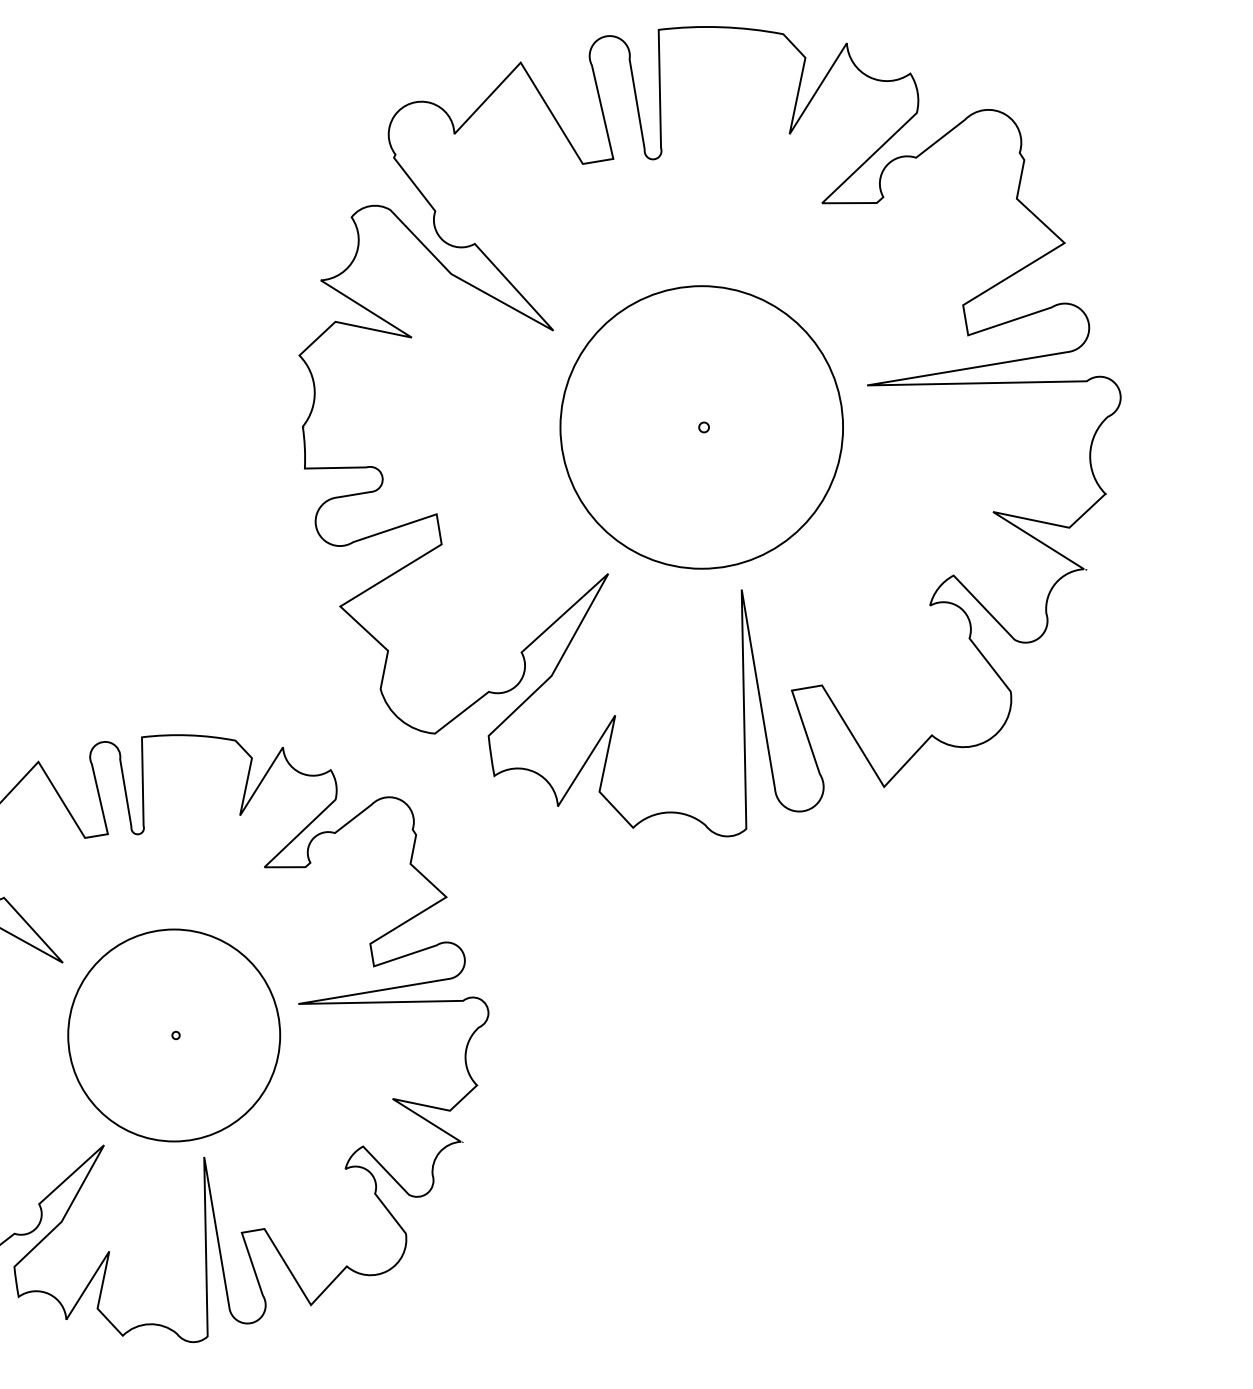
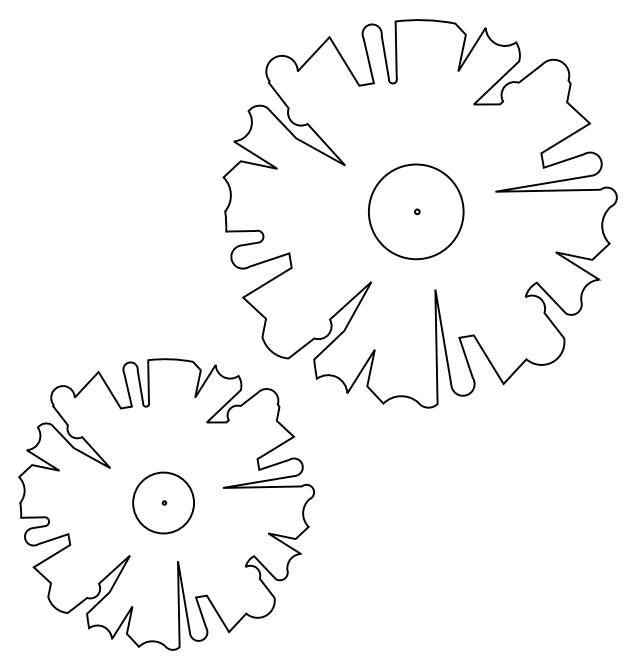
circle: (700, 426) -> (415, 211), size x0.7
circle: (173, 1034) -> (163, 502), size x0.6

